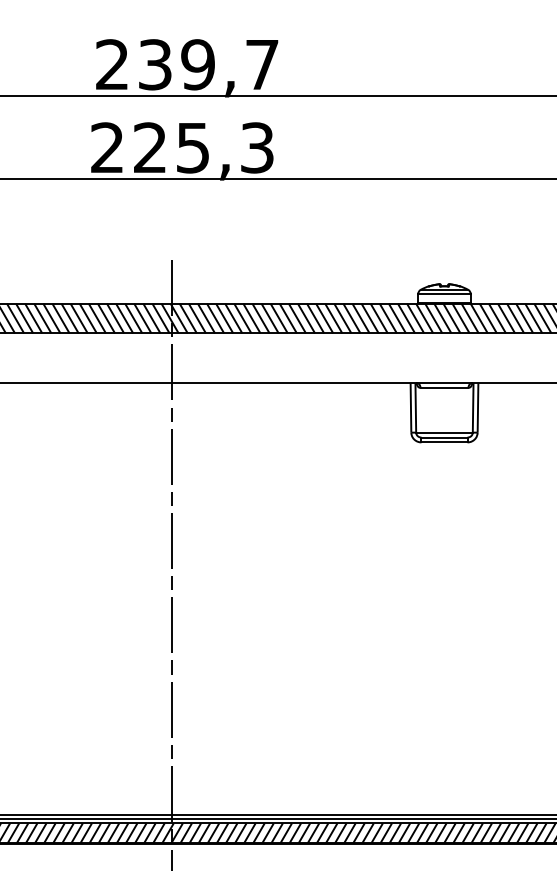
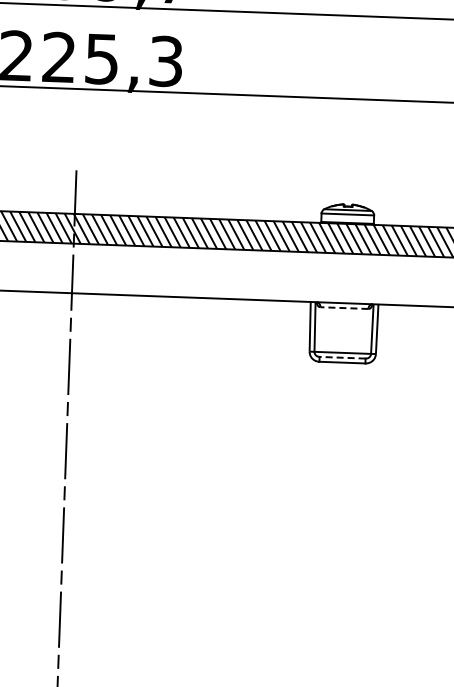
line: (444, 387) -> (344, 307), solid -> dashed
line: (444, 437) -> (342, 357), solid -> dashed

